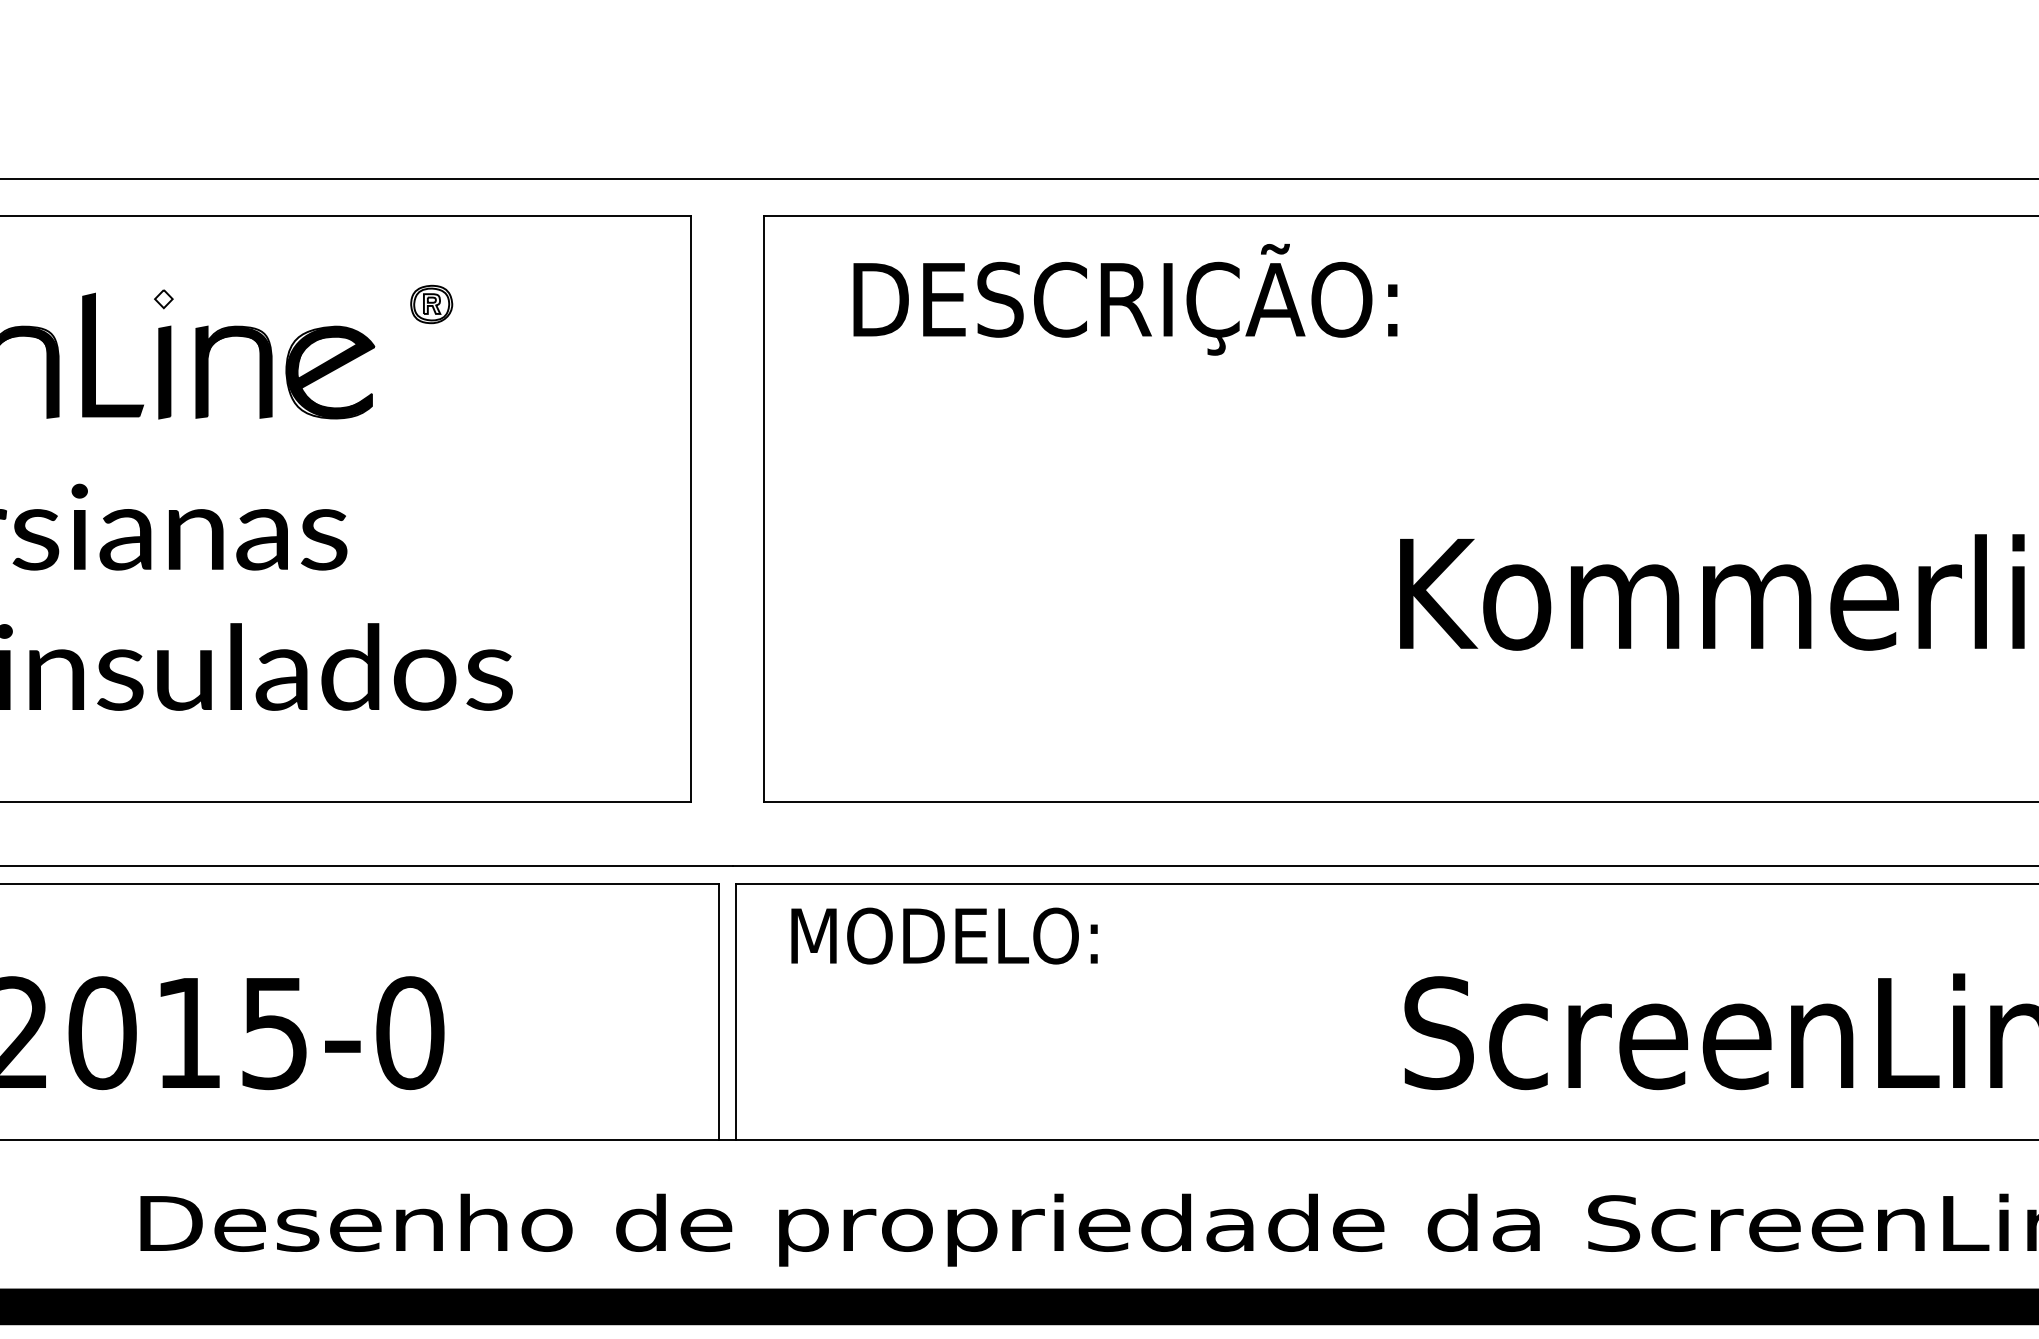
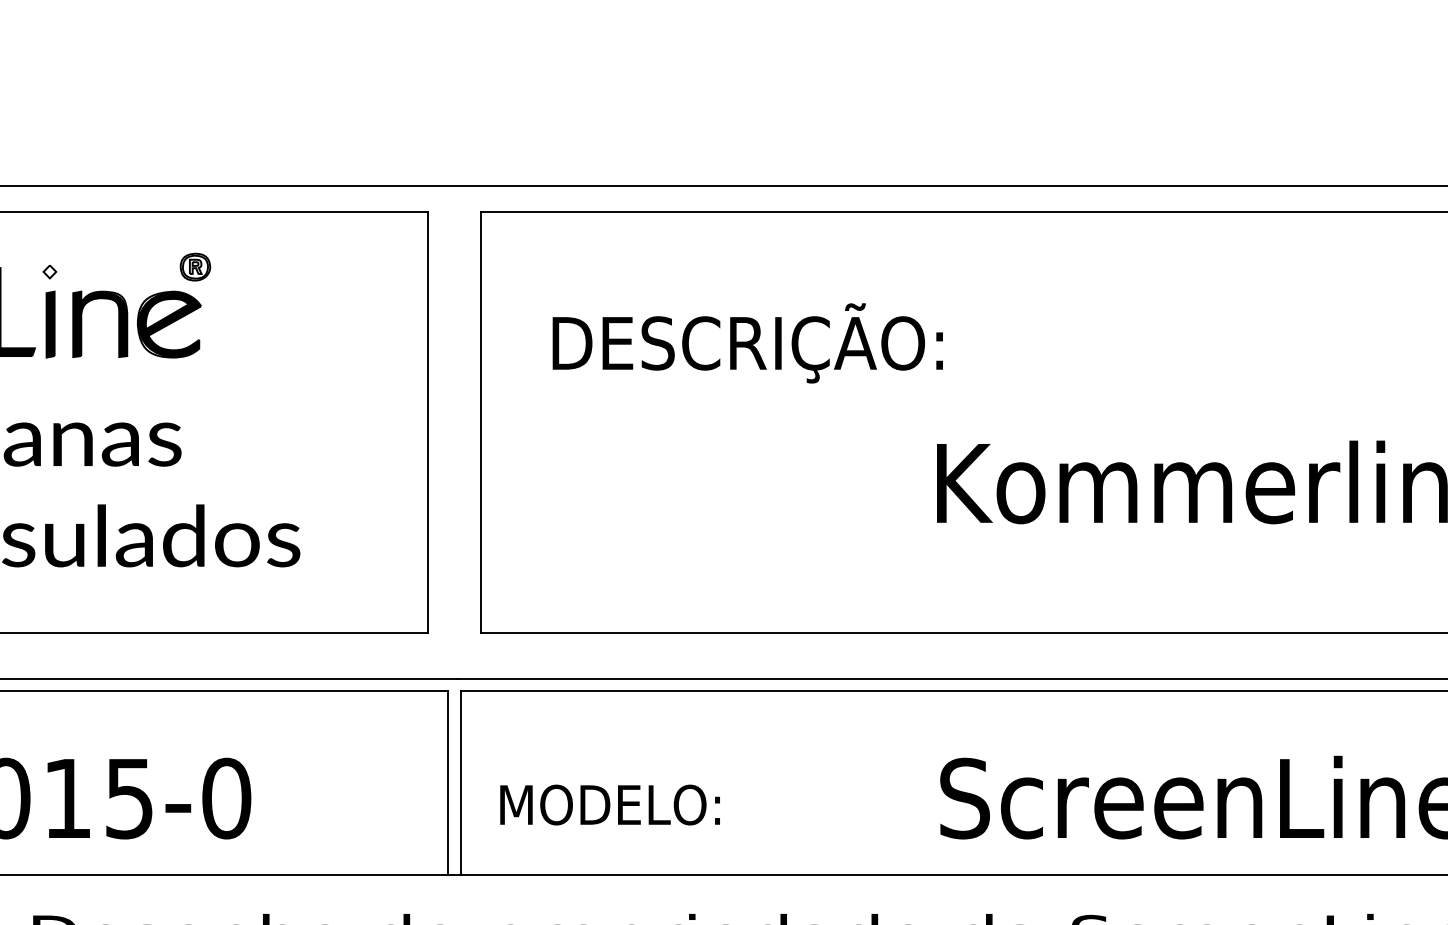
text: (1125, 299) -> (747, 343), moved
part: (431, 304) -> (195, 267), moved
text: (944, 935) -> (610, 804), moved

